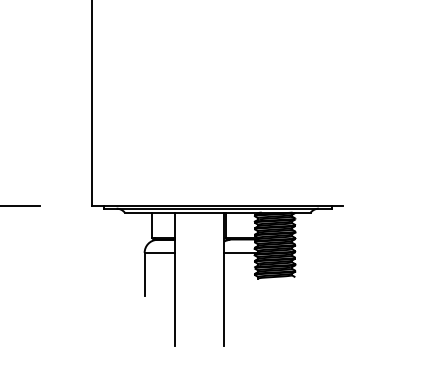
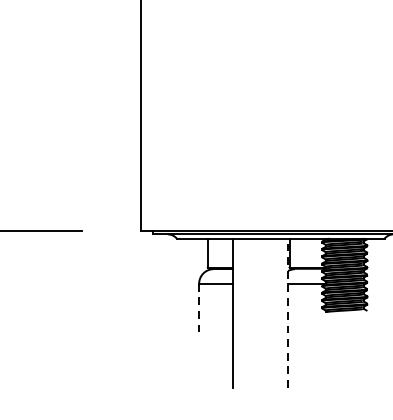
line: (144, 274) -> (198, 307), solid -> dashed
line: (224, 279) -> (288, 313), solid -> dashed

